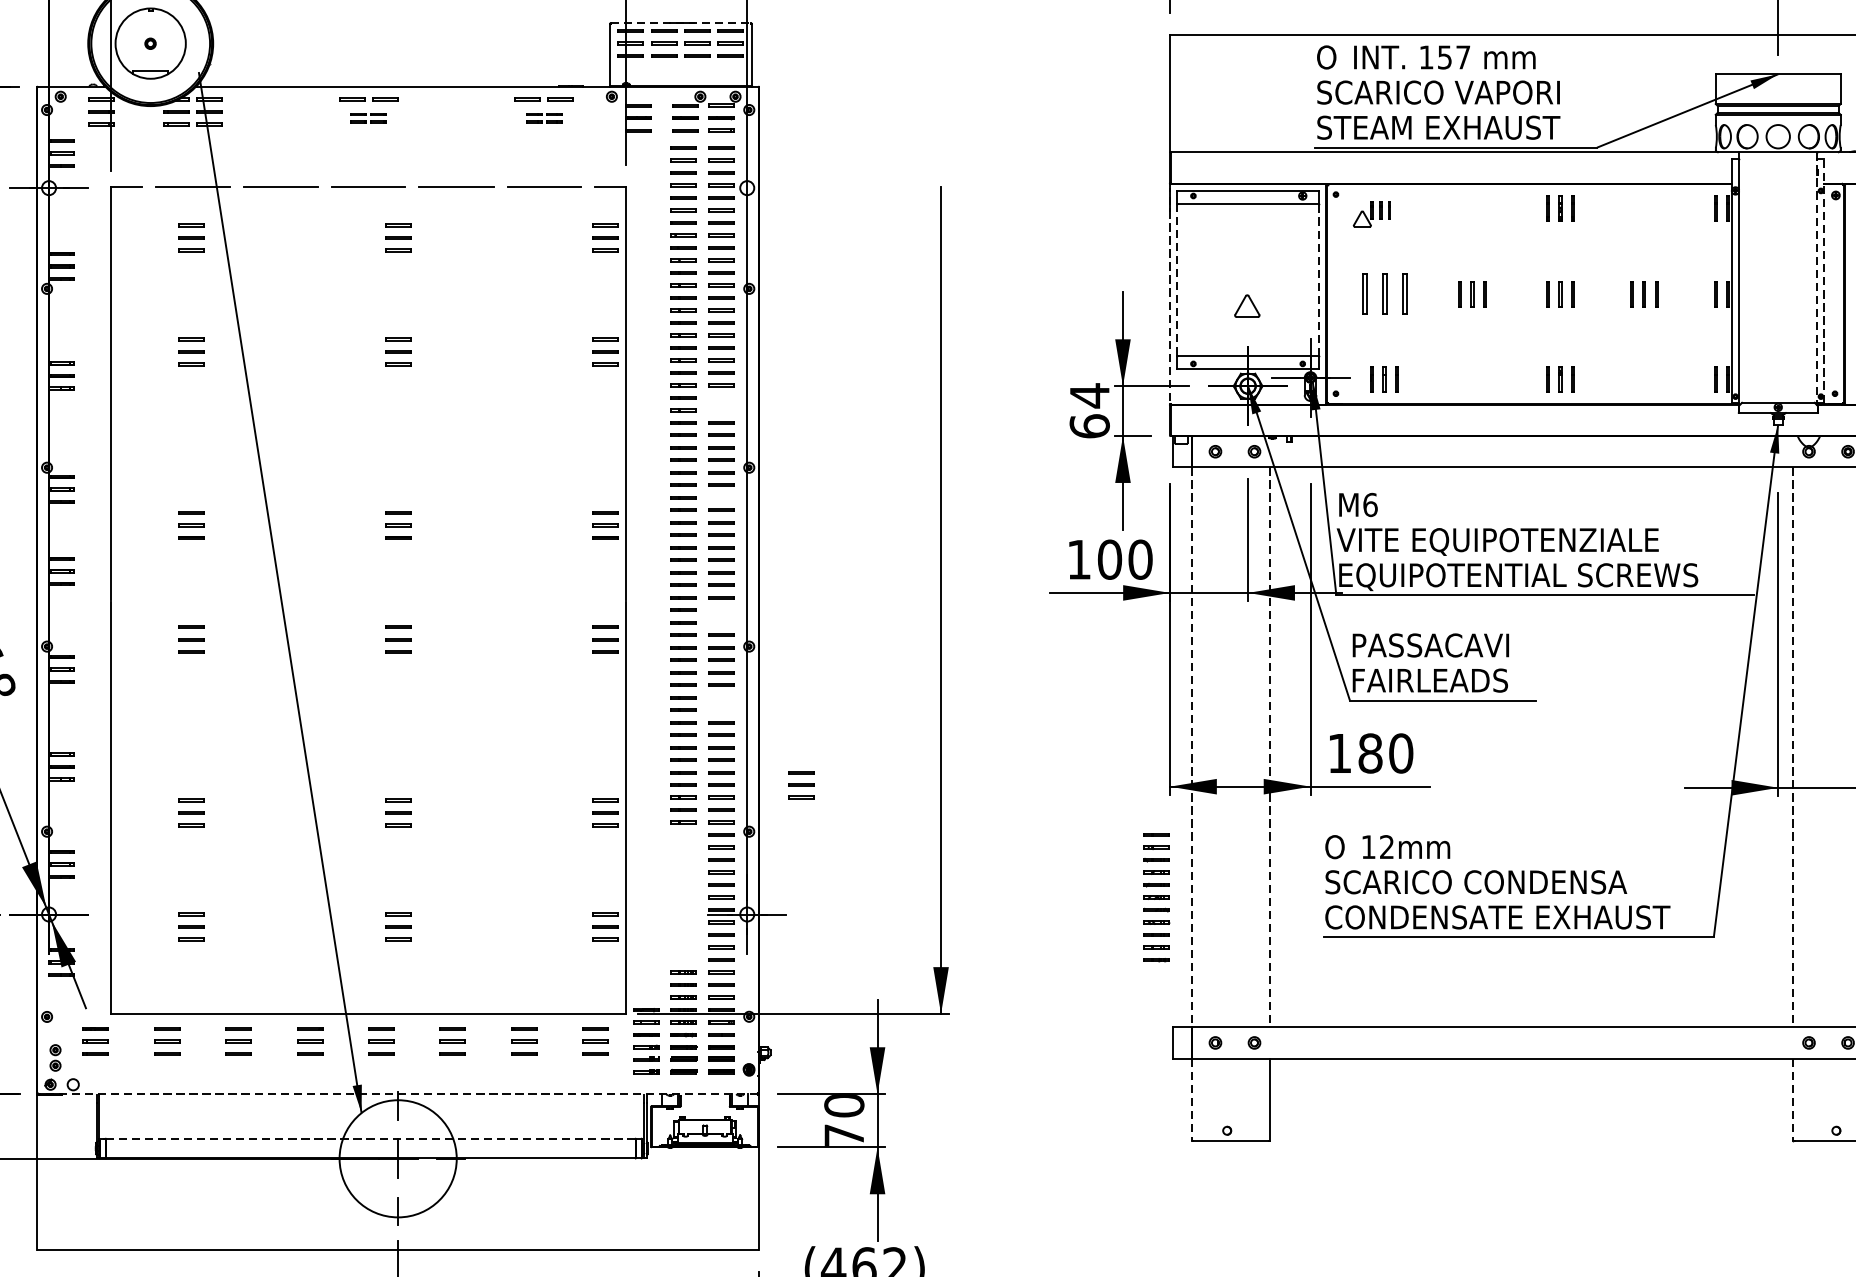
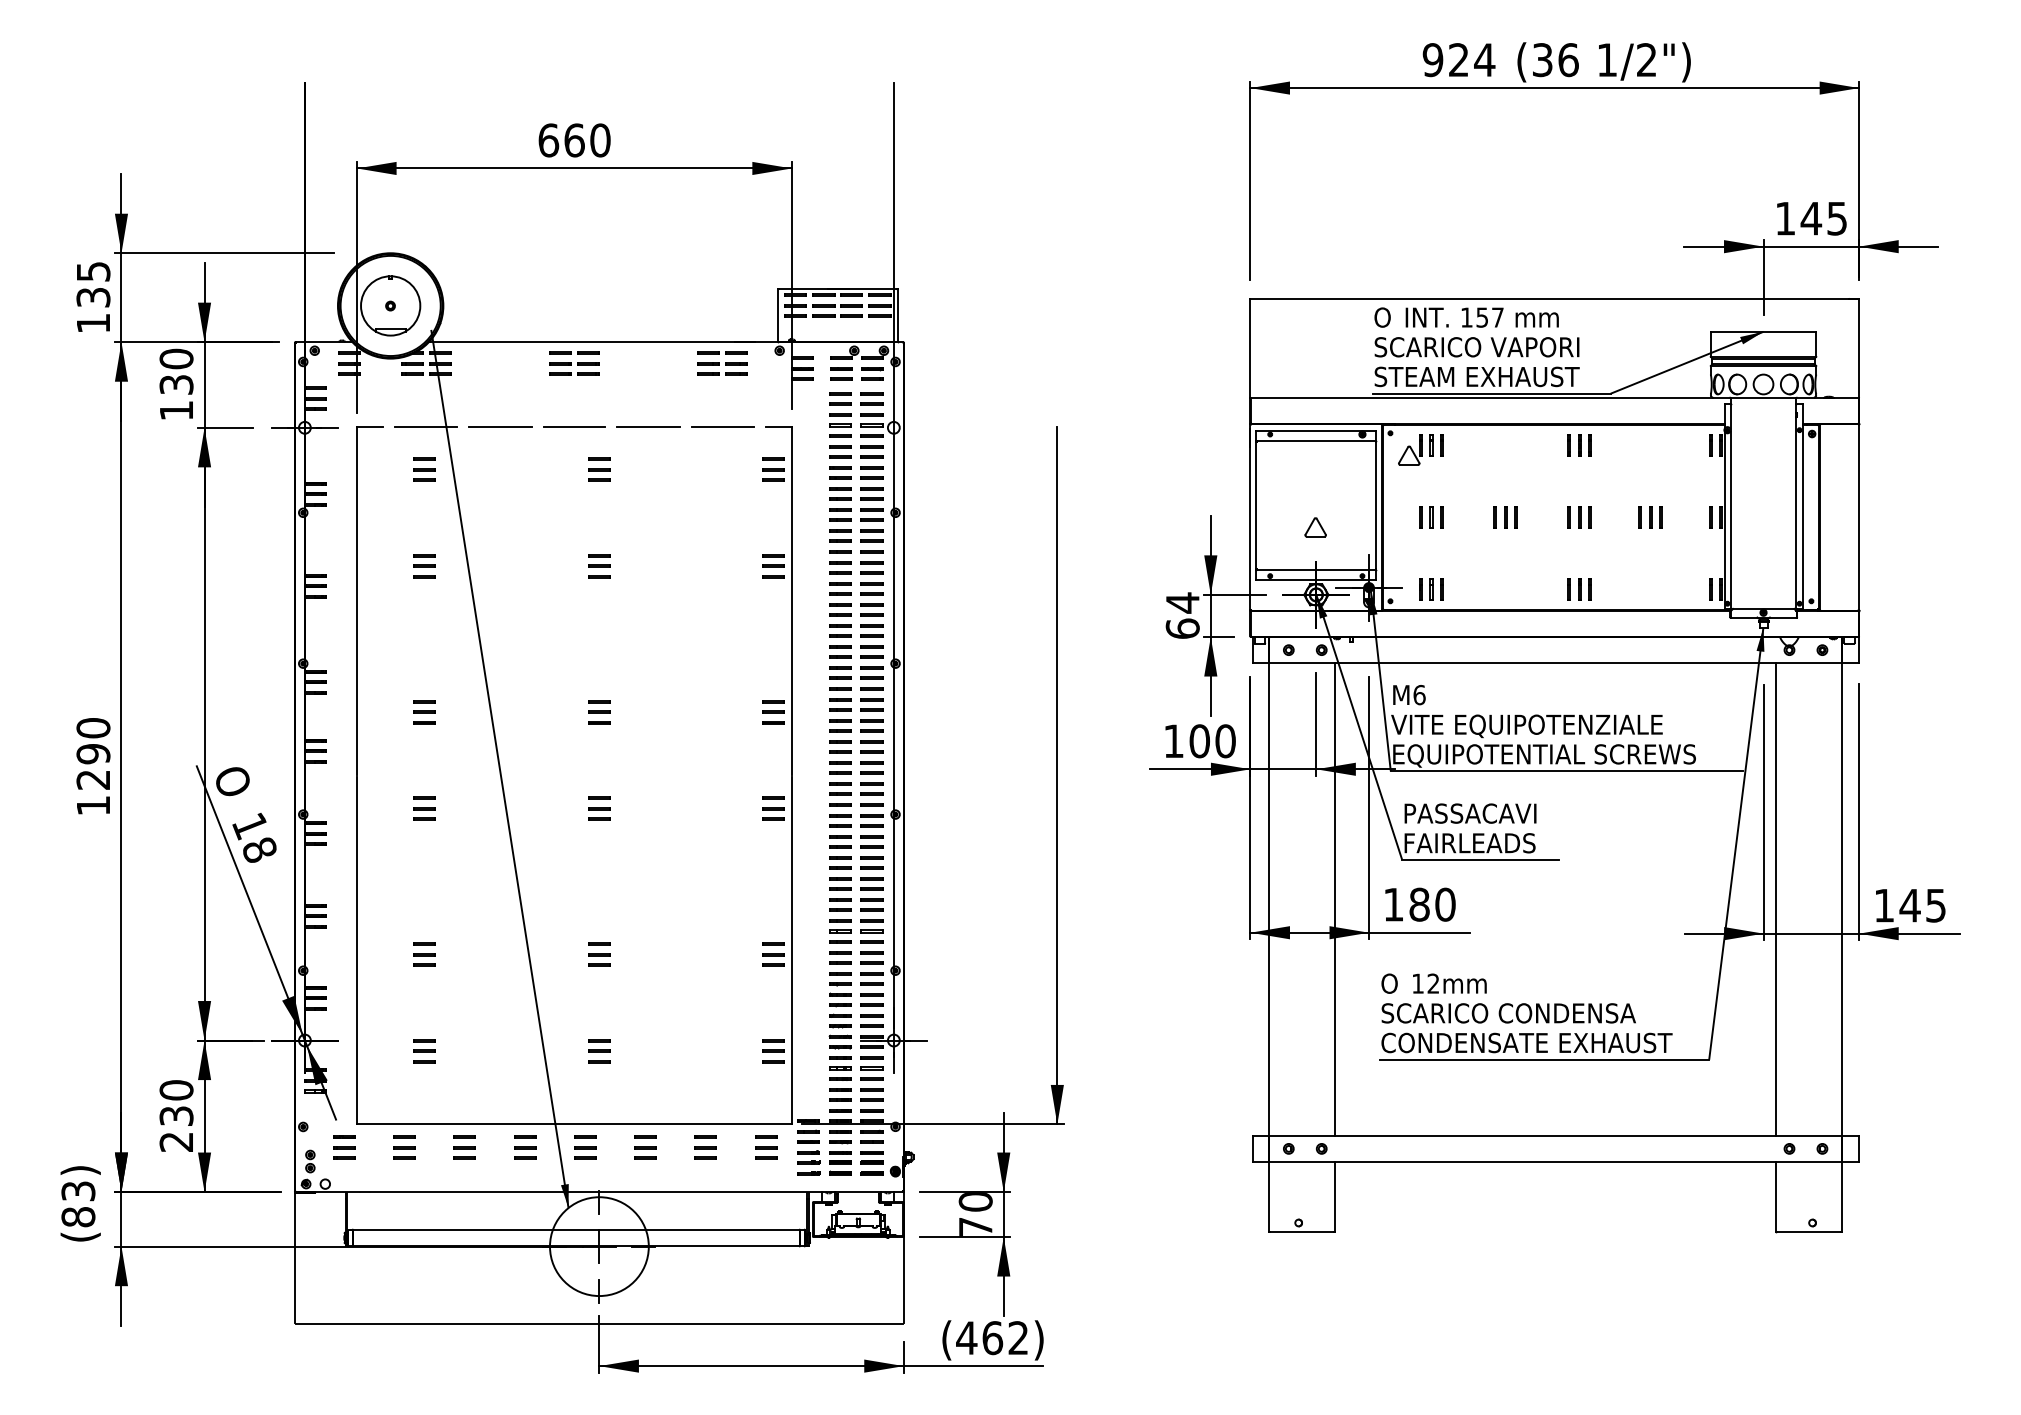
line: (681, 22) -> (838, 288), dashed -> solid
part: (368, 117) -> (574, 368), size x1.67
part: (544, 117) -> (722, 368), size x1.67
part: (1371, 213) -> (1420, 449), size x1.43
line: (1817, 279) -> (1796, 504), dashed -> solid
line: (1177, 280) -> (1256, 505), dashed -> solid
line: (1319, 280) -> (1376, 505), dashed -> solid
line: (1824, 281) -> (1802, 506), dashed -> solid
line: (1170, 294) -> (1250, 517), dashed -> solid
part: (1384, 294) -> (1431, 517), size x0.62
part: (720, 403) -> (871, 609), added
line: (720, 497) -> (871, 688), added
part: (720, 615) -> (871, 788), added
part: (720, 703) -> (871, 862), added
line: (1192, 748) -> (1269, 900), dashed -> solid
line: (1269, 748) -> (1334, 900), dashed -> solid
line: (1793, 748) -> (1776, 900), dashed -> solid
part: (801, 785) -> (939, 931), removed
part: (1155, 897) -> (839, 1026), moved
line: (398, 1094) -> (599, 1192), dashed -> solid
line: (1192, 1099) -> (1269, 1196), dashed -> solid
line: (1793, 1099) -> (1776, 1196), dashed -> solid
line: (369, 1138) -> (575, 1229), dashed -> solid

